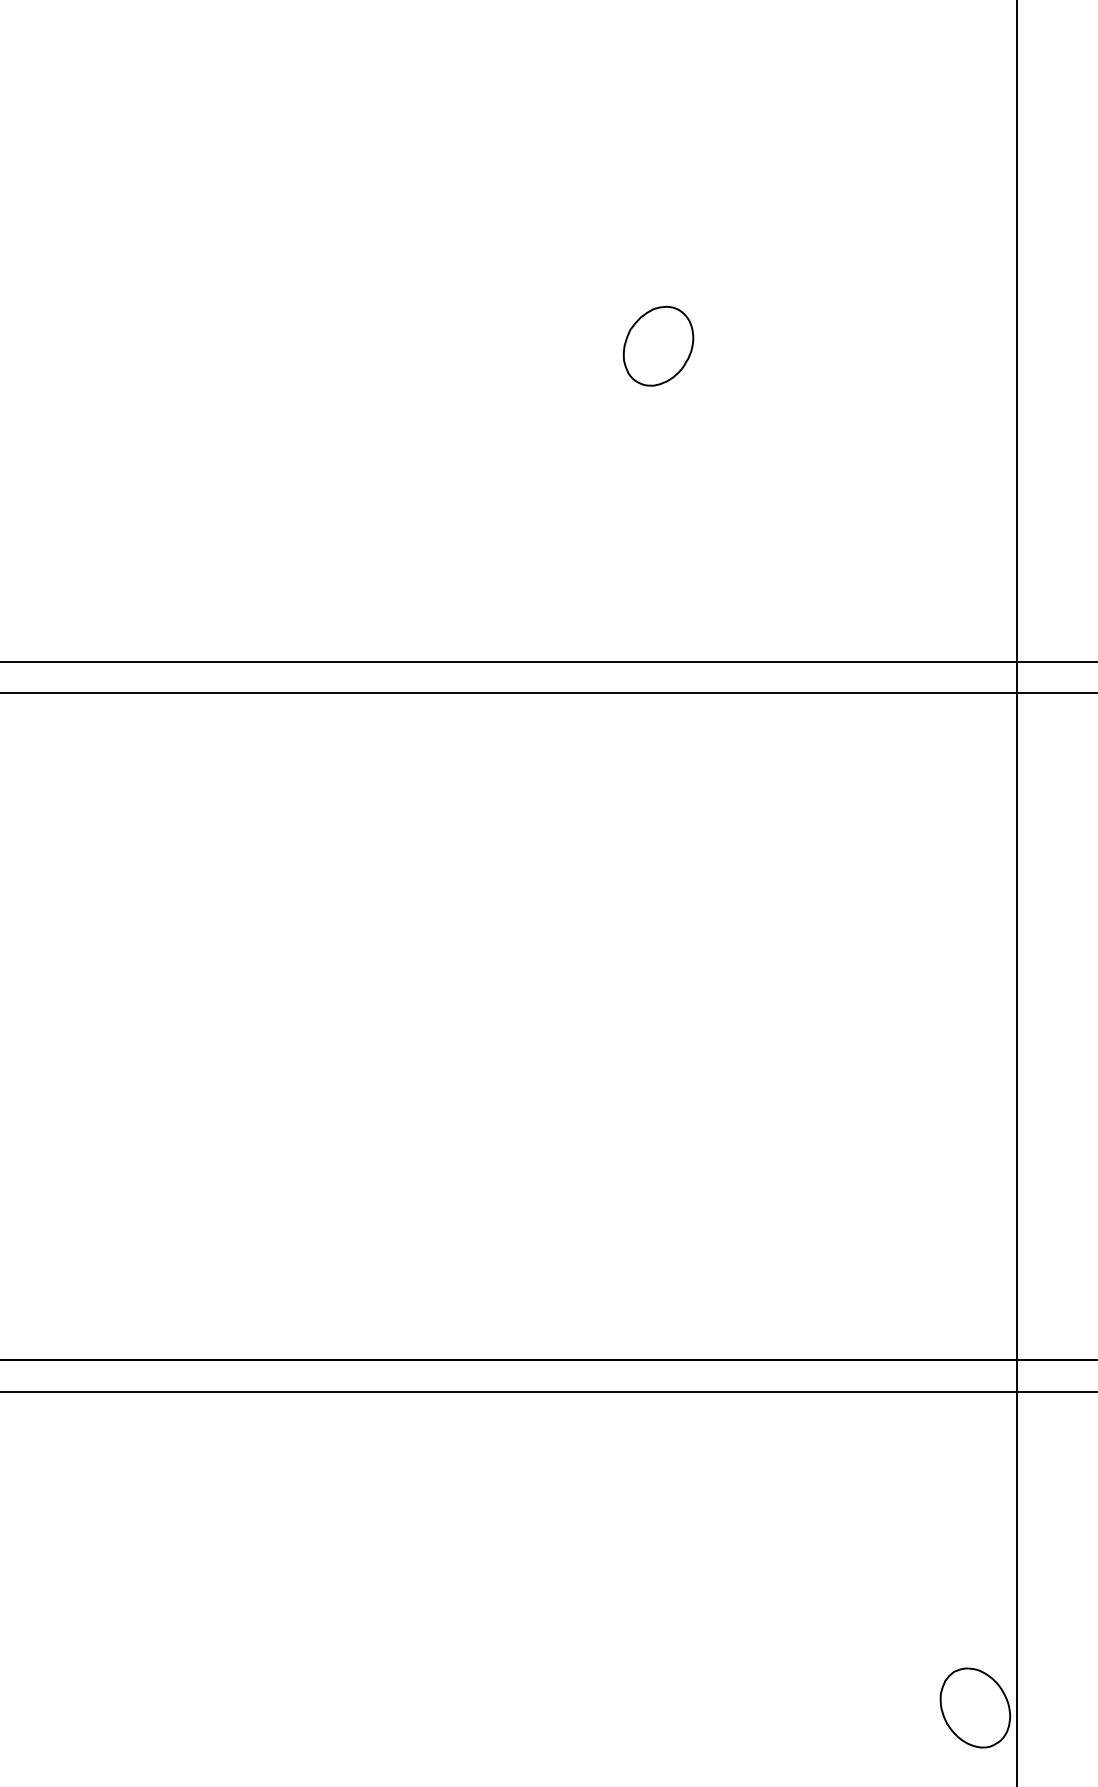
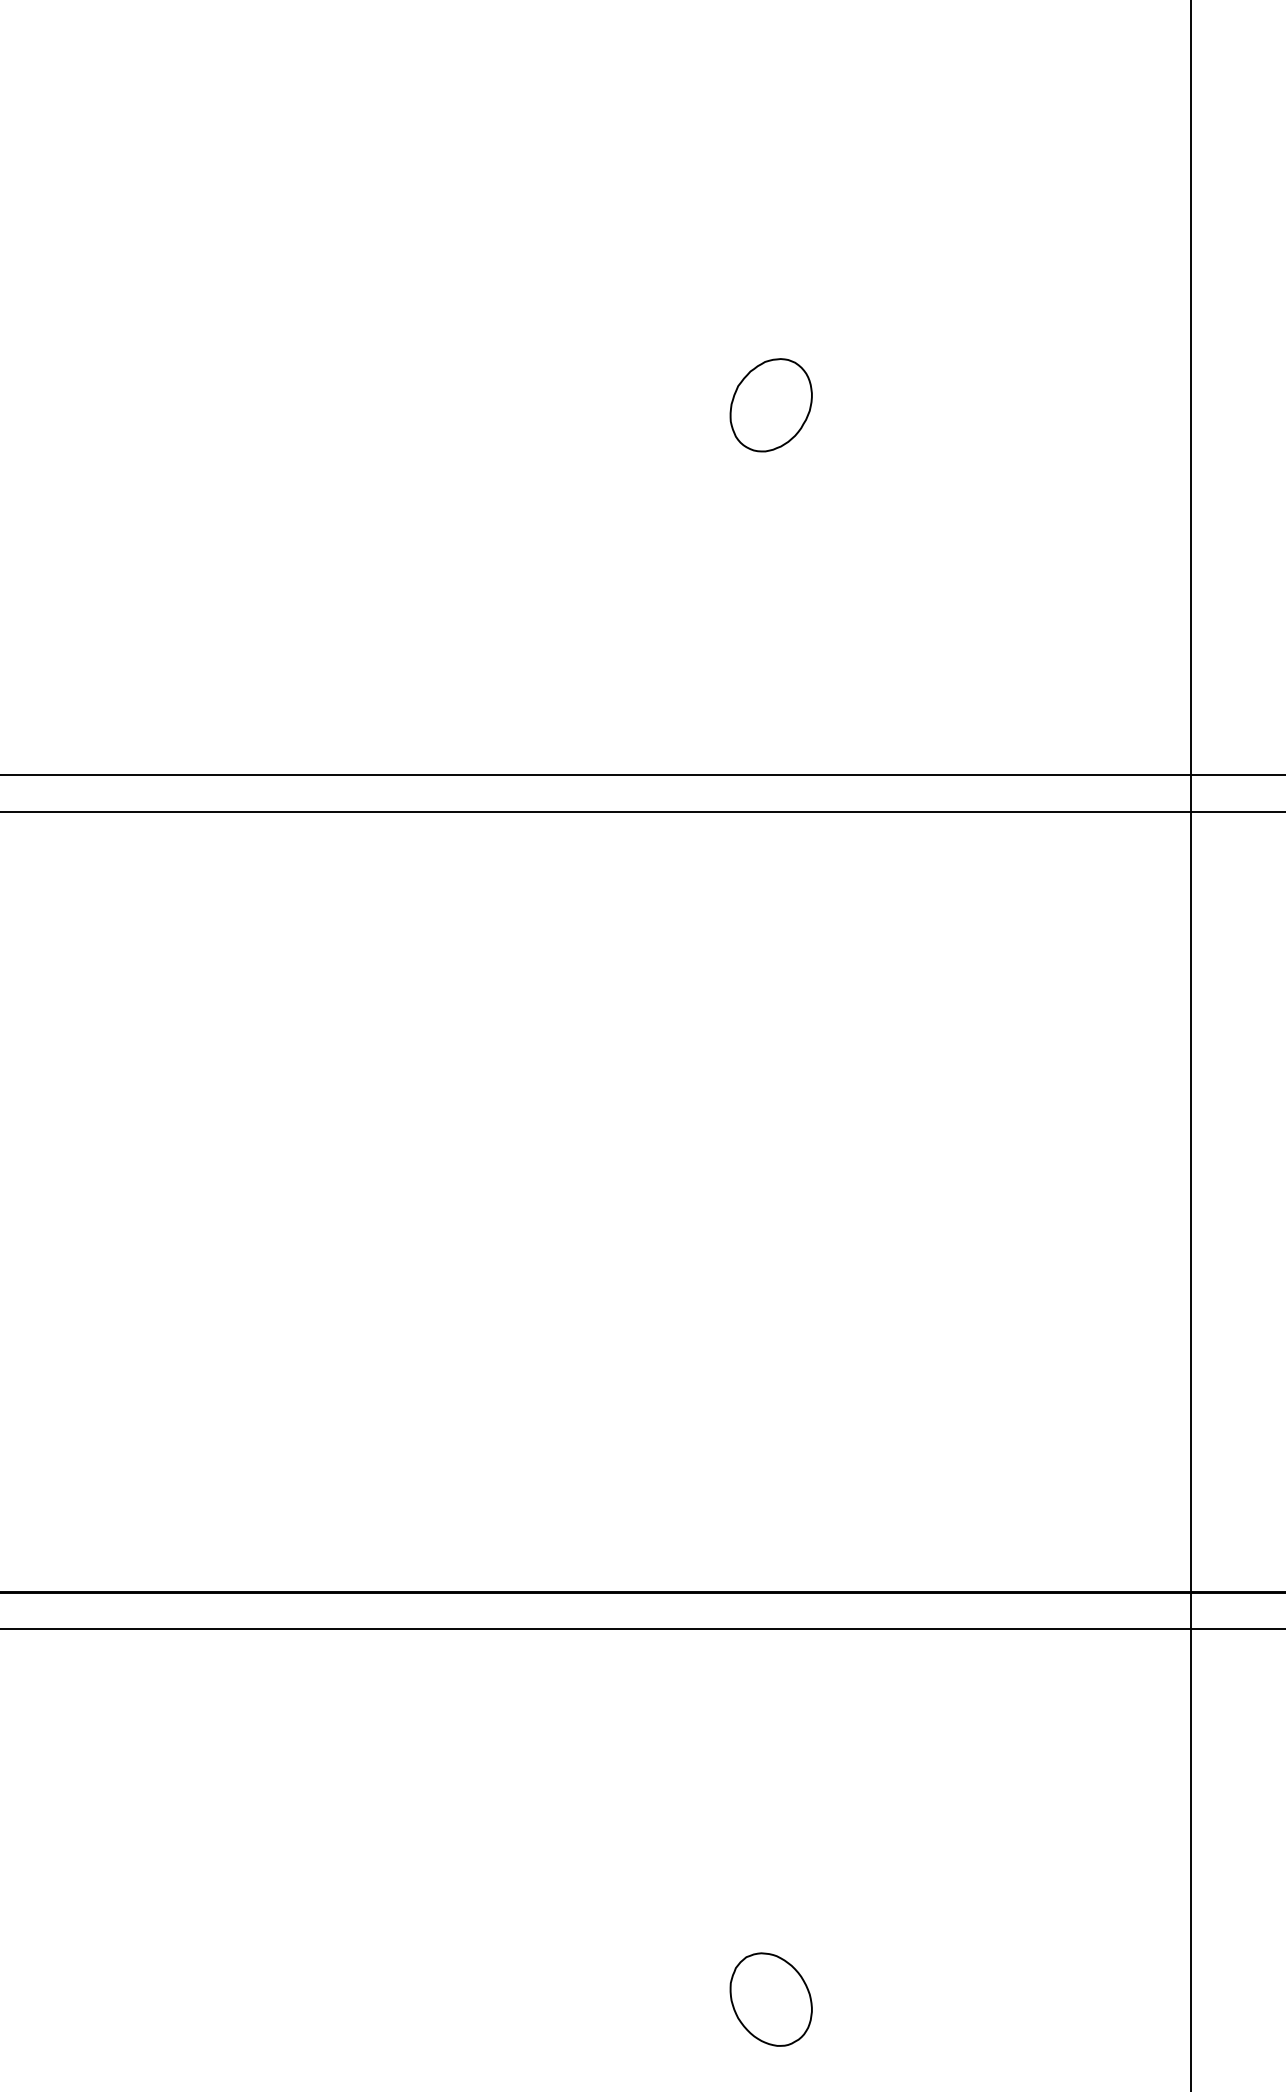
part: (974, 1707) -> (770, 1999), moved

